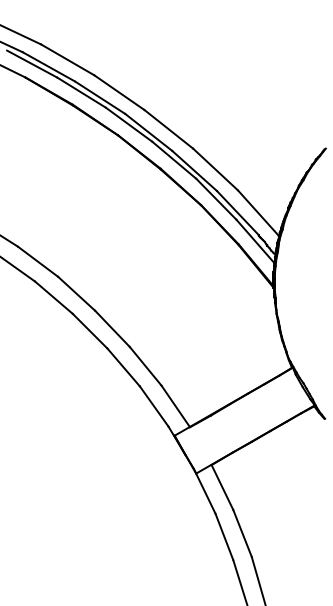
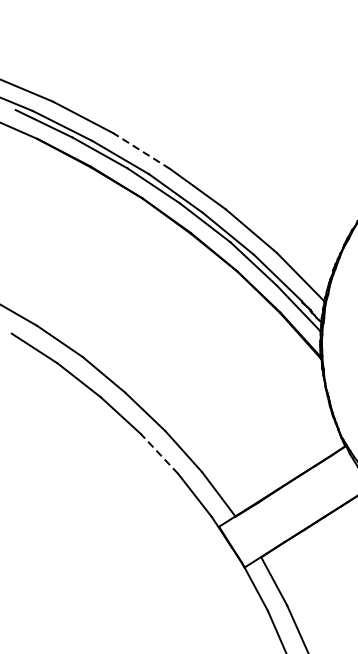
line: (119, 92) -> (141, 150), solid -> dashed
line: (123, 367) -> (159, 453), solid -> dashed

